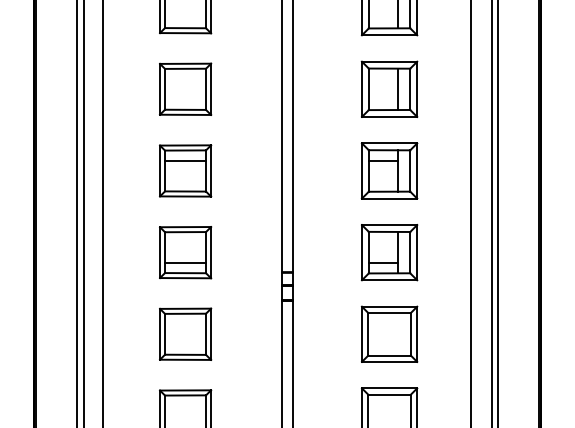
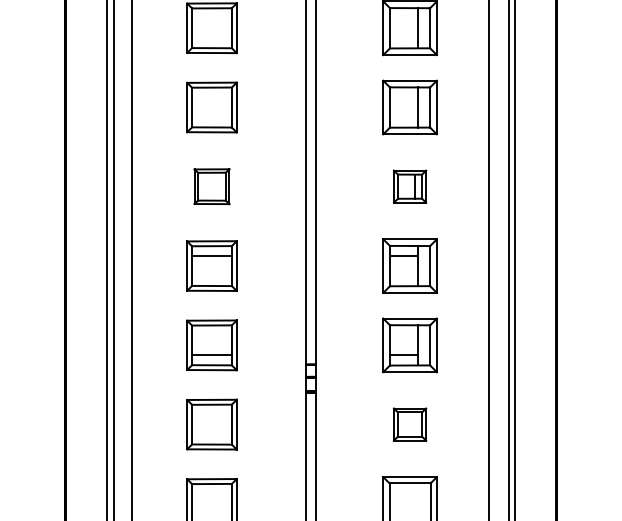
part: (185, 89) -> (211, 186), size x0.7
part: (388, 89) -> (409, 186), size x0.6
part: (388, 334) -> (409, 424), size x0.6

